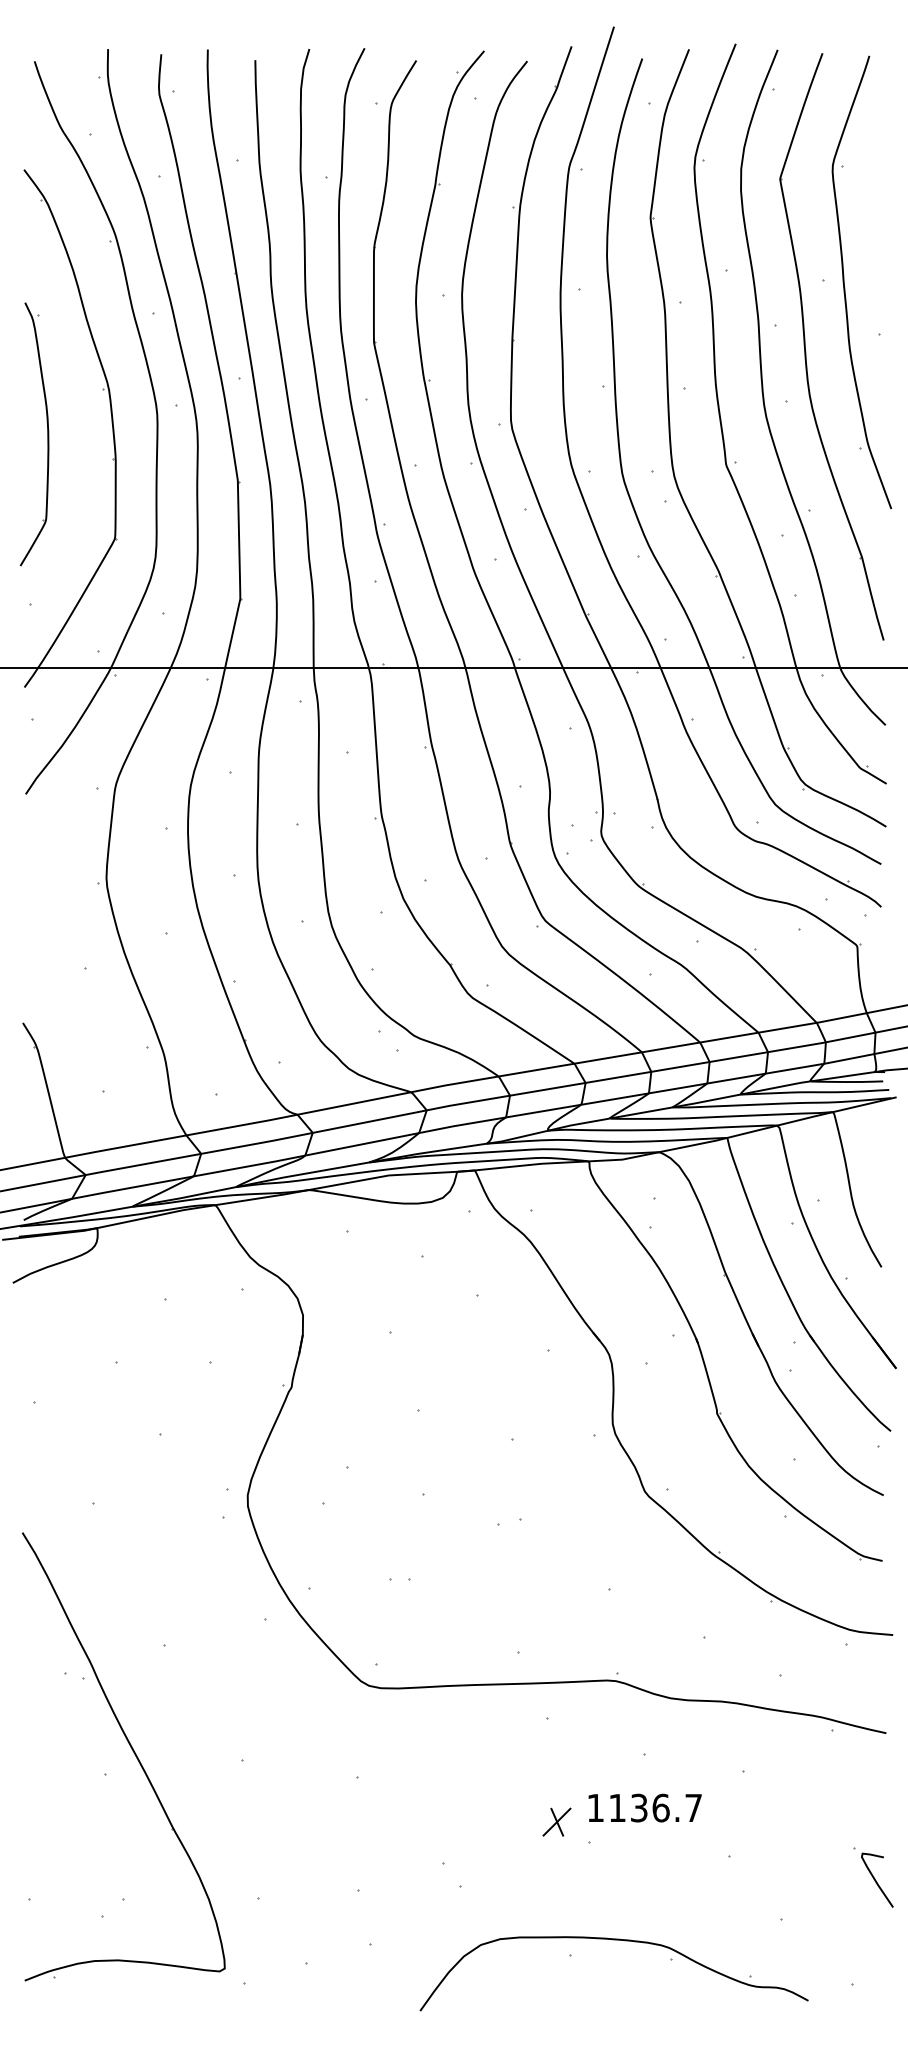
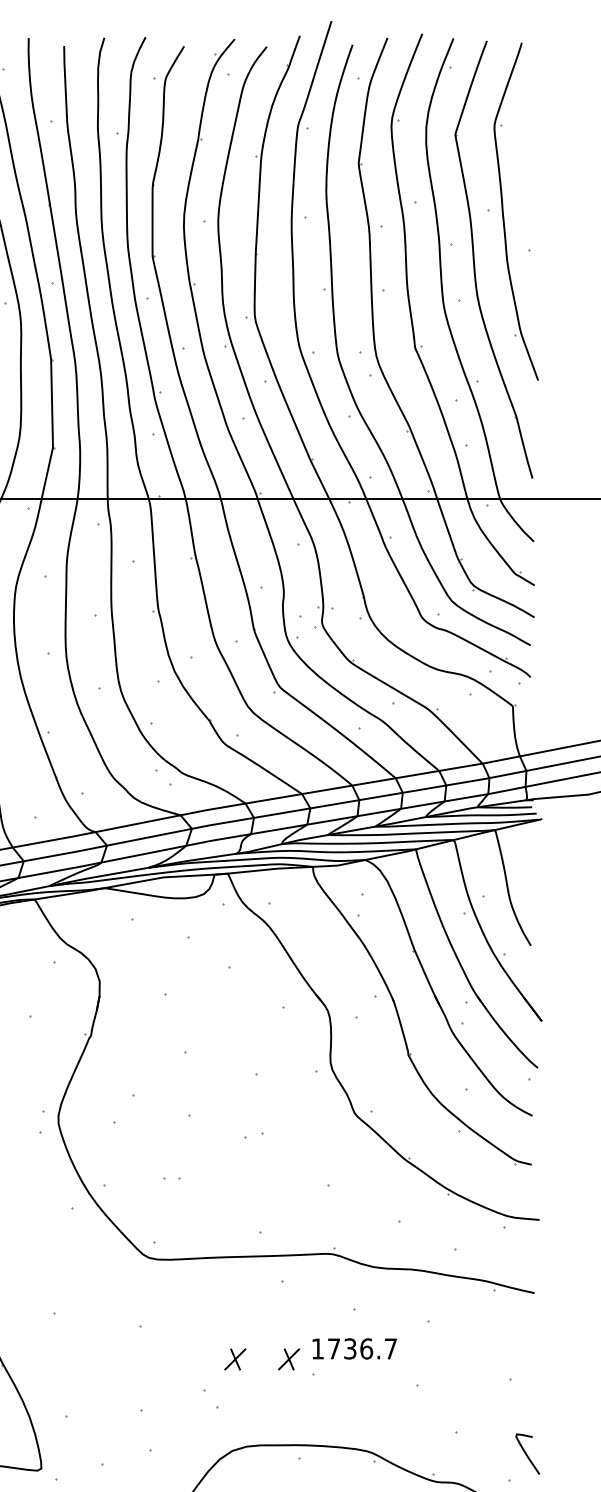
text: (617, 1807) -> (334, 1348), 1136.7 -> 1736.7
part: (484, 1821) -> (234, 1358), added
curve: (876, 1880) -> (527, 1454), moved

